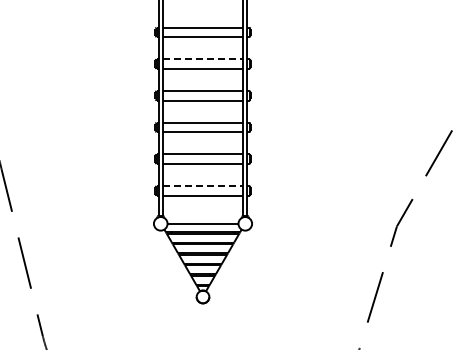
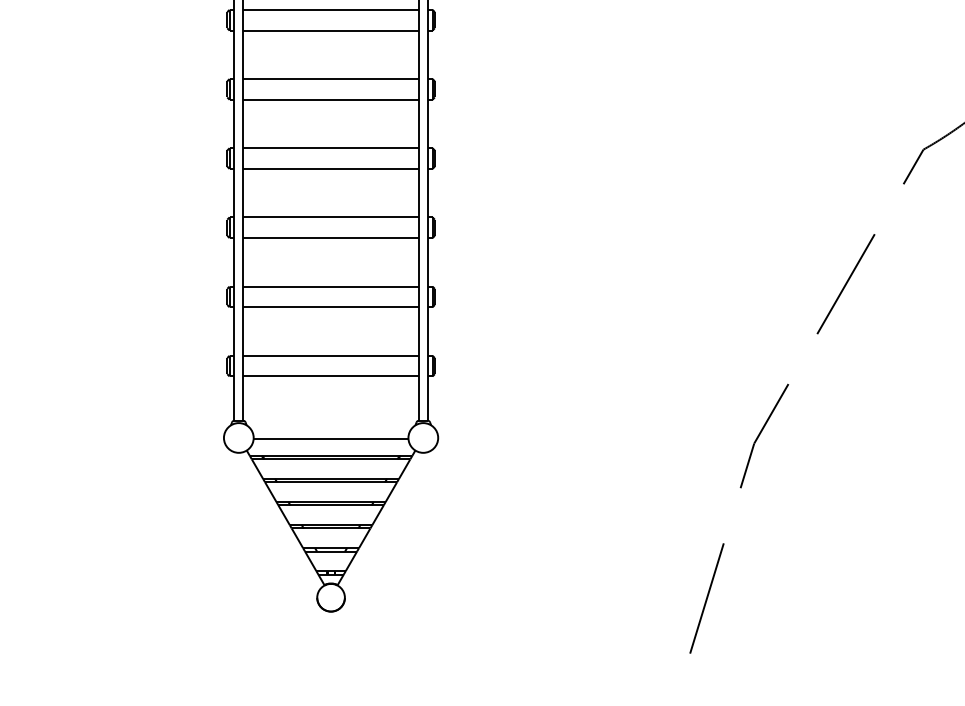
line: (203, 59) -> (332, 79), dashed -> solid
line: (203, 186) -> (332, 356), dashed -> solid

